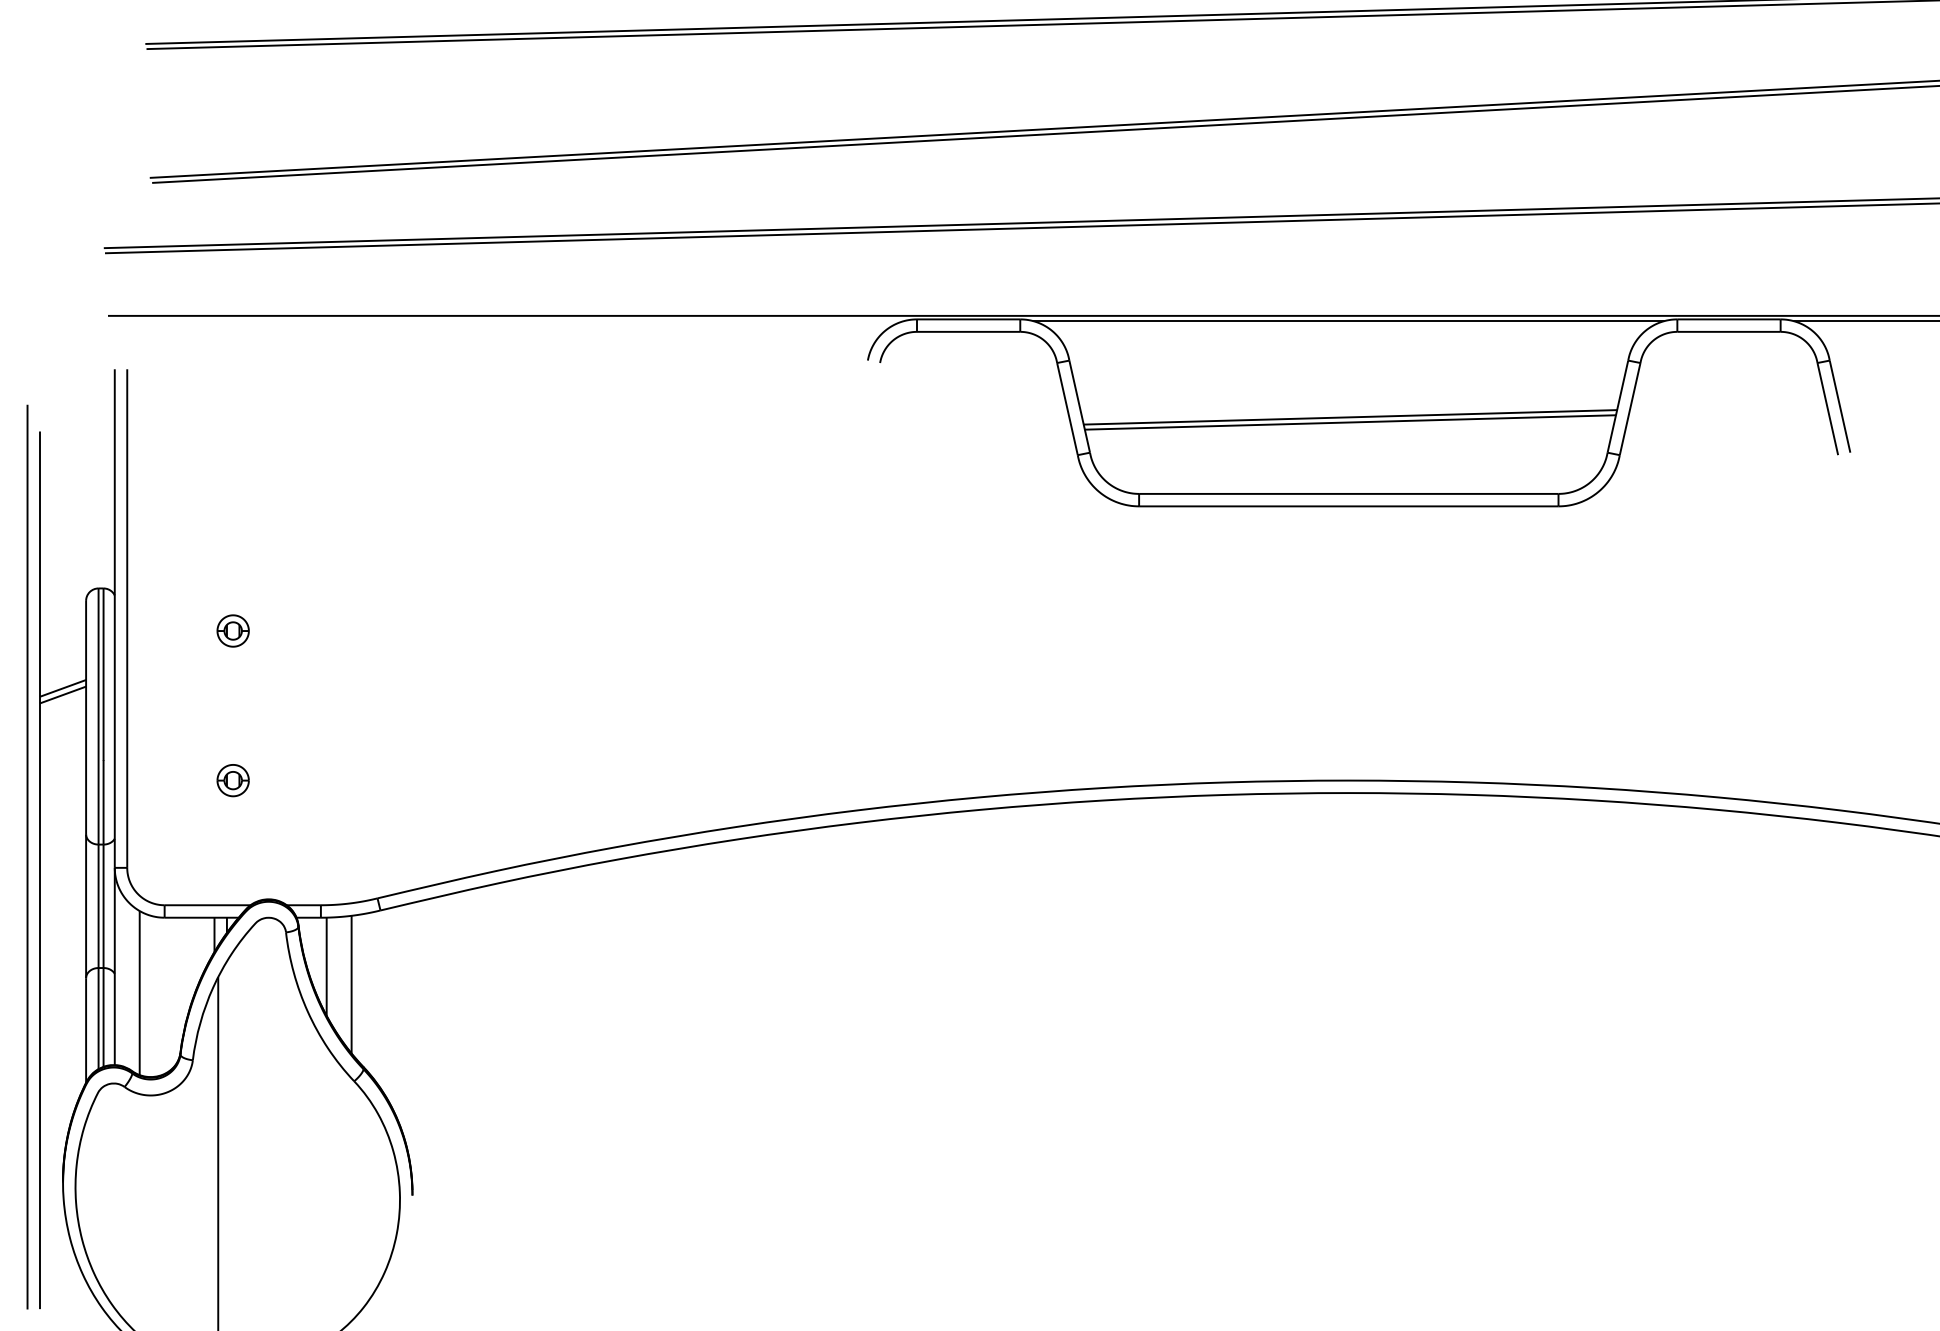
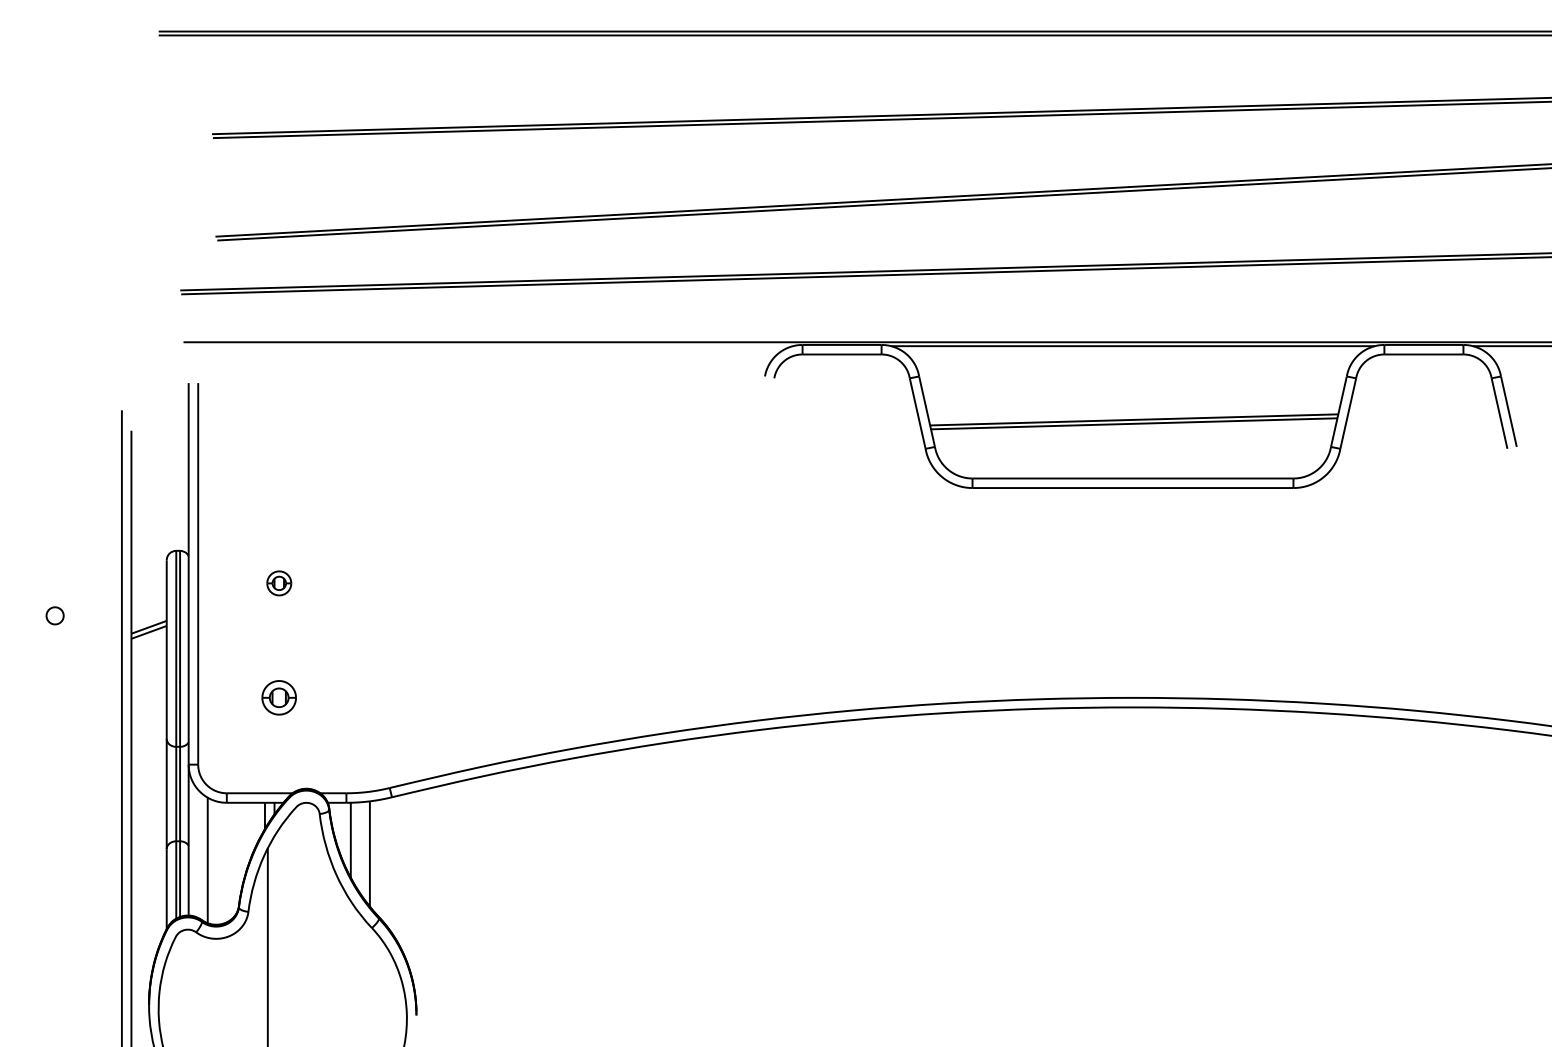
part: (233, 780) -> (279, 697), size x1.4

